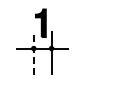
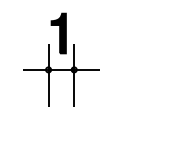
line: (33, 52) -> (48, 75), dashed -> solid

